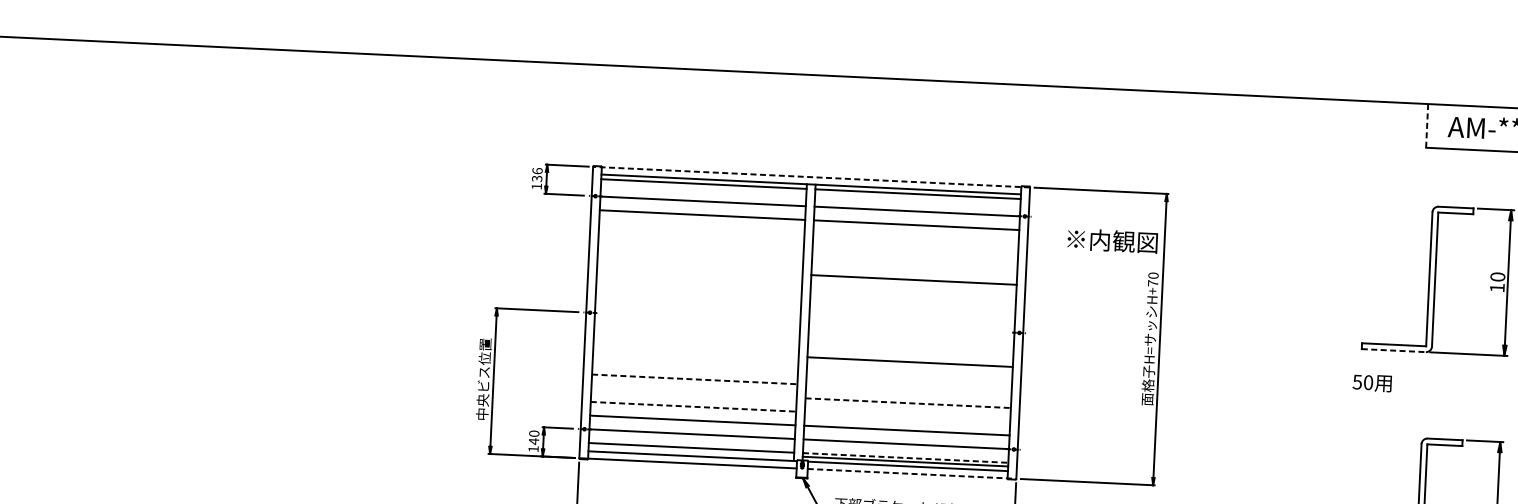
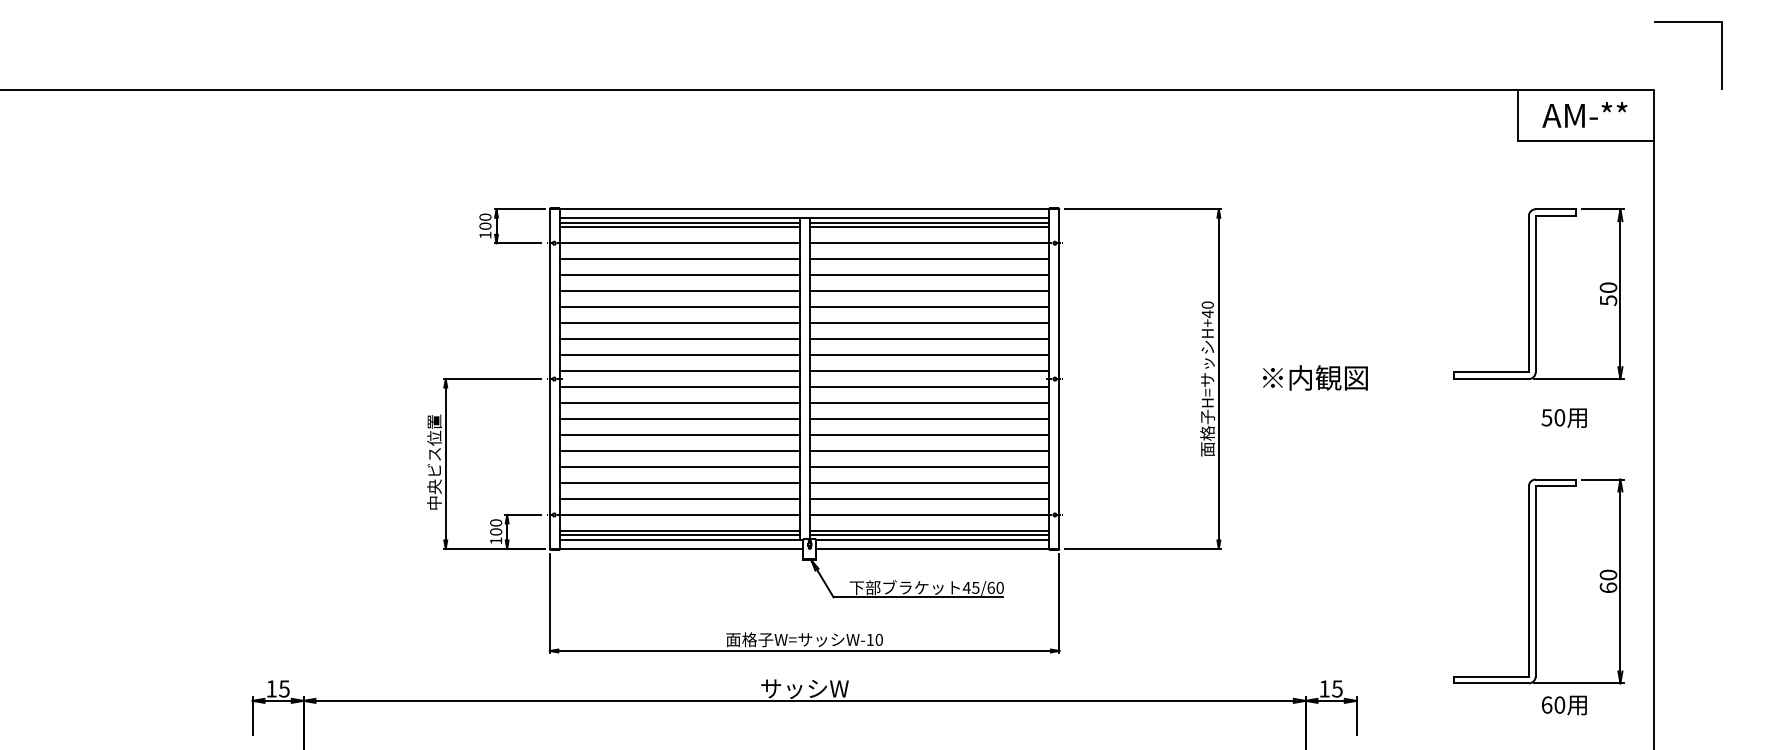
line: (1426, 125) -> (1517, 115), dashed -> solid
text: (537, 174) -> (485, 221), 136 -> 100
line: (811, 177) -> (804, 209), dashed -> solid
line: (703, 187) -> (679, 227), added
line: (917, 197) -> (929, 227), added
line: (701, 228) -> (679, 275), added
line: (916, 239) -> (929, 275), added
text: (1112, 240) -> (1315, 377), moved
line: (700, 242) -> (679, 291), added
line: (915, 252) -> (929, 291), added
line: (700, 256) -> (679, 307), added
line: (914, 266) -> (929, 307), added
line: (699, 270) -> (679, 323), added
line: (699, 283) -> (679, 339), added
text: (1152, 283) -> (1207, 314), H+70 -> H+40
text: (1497, 287) -> (1608, 300), 10 -> 50
line: (913, 293) -> (929, 339), added
line: (698, 297) -> (679, 355), added
line: (912, 307) -> (929, 355), added
line: (697, 311) -> (679, 371), added
line: (912, 321) -> (929, 371), added
line: (697, 324) -> (679, 387), added
line: (911, 335) -> (929, 387), added
line: (696, 338) -> (679, 403), added
line: (910, 348) -> (929, 403), added
line: (1394, 351) -> (1492, 379), dashed -> solid
line: (695, 352) -> (679, 419), added
line: (695, 365) -> (679, 434), added
line: (909, 375) -> (929, 434), added
line: (694, 379) -> (679, 450), dashed -> solid
text: (1371, 382) -> (1563, 417), moved
line: (908, 389) -> (929, 450), added
line: (693, 392) -> (679, 466), added
line: (908, 402) -> (929, 466), dashed -> solid
line: (693, 406) -> (679, 482), dashed -> solid
line: (907, 416) -> (929, 482), added
text: (534, 441) -> (496, 532), 140 -> 100
line: (691, 451) -> (679, 535), added
line: (905, 457) -> (929, 530), dashed -> solid
line: (911, 473) -> (937, 548), dashed -> solid

